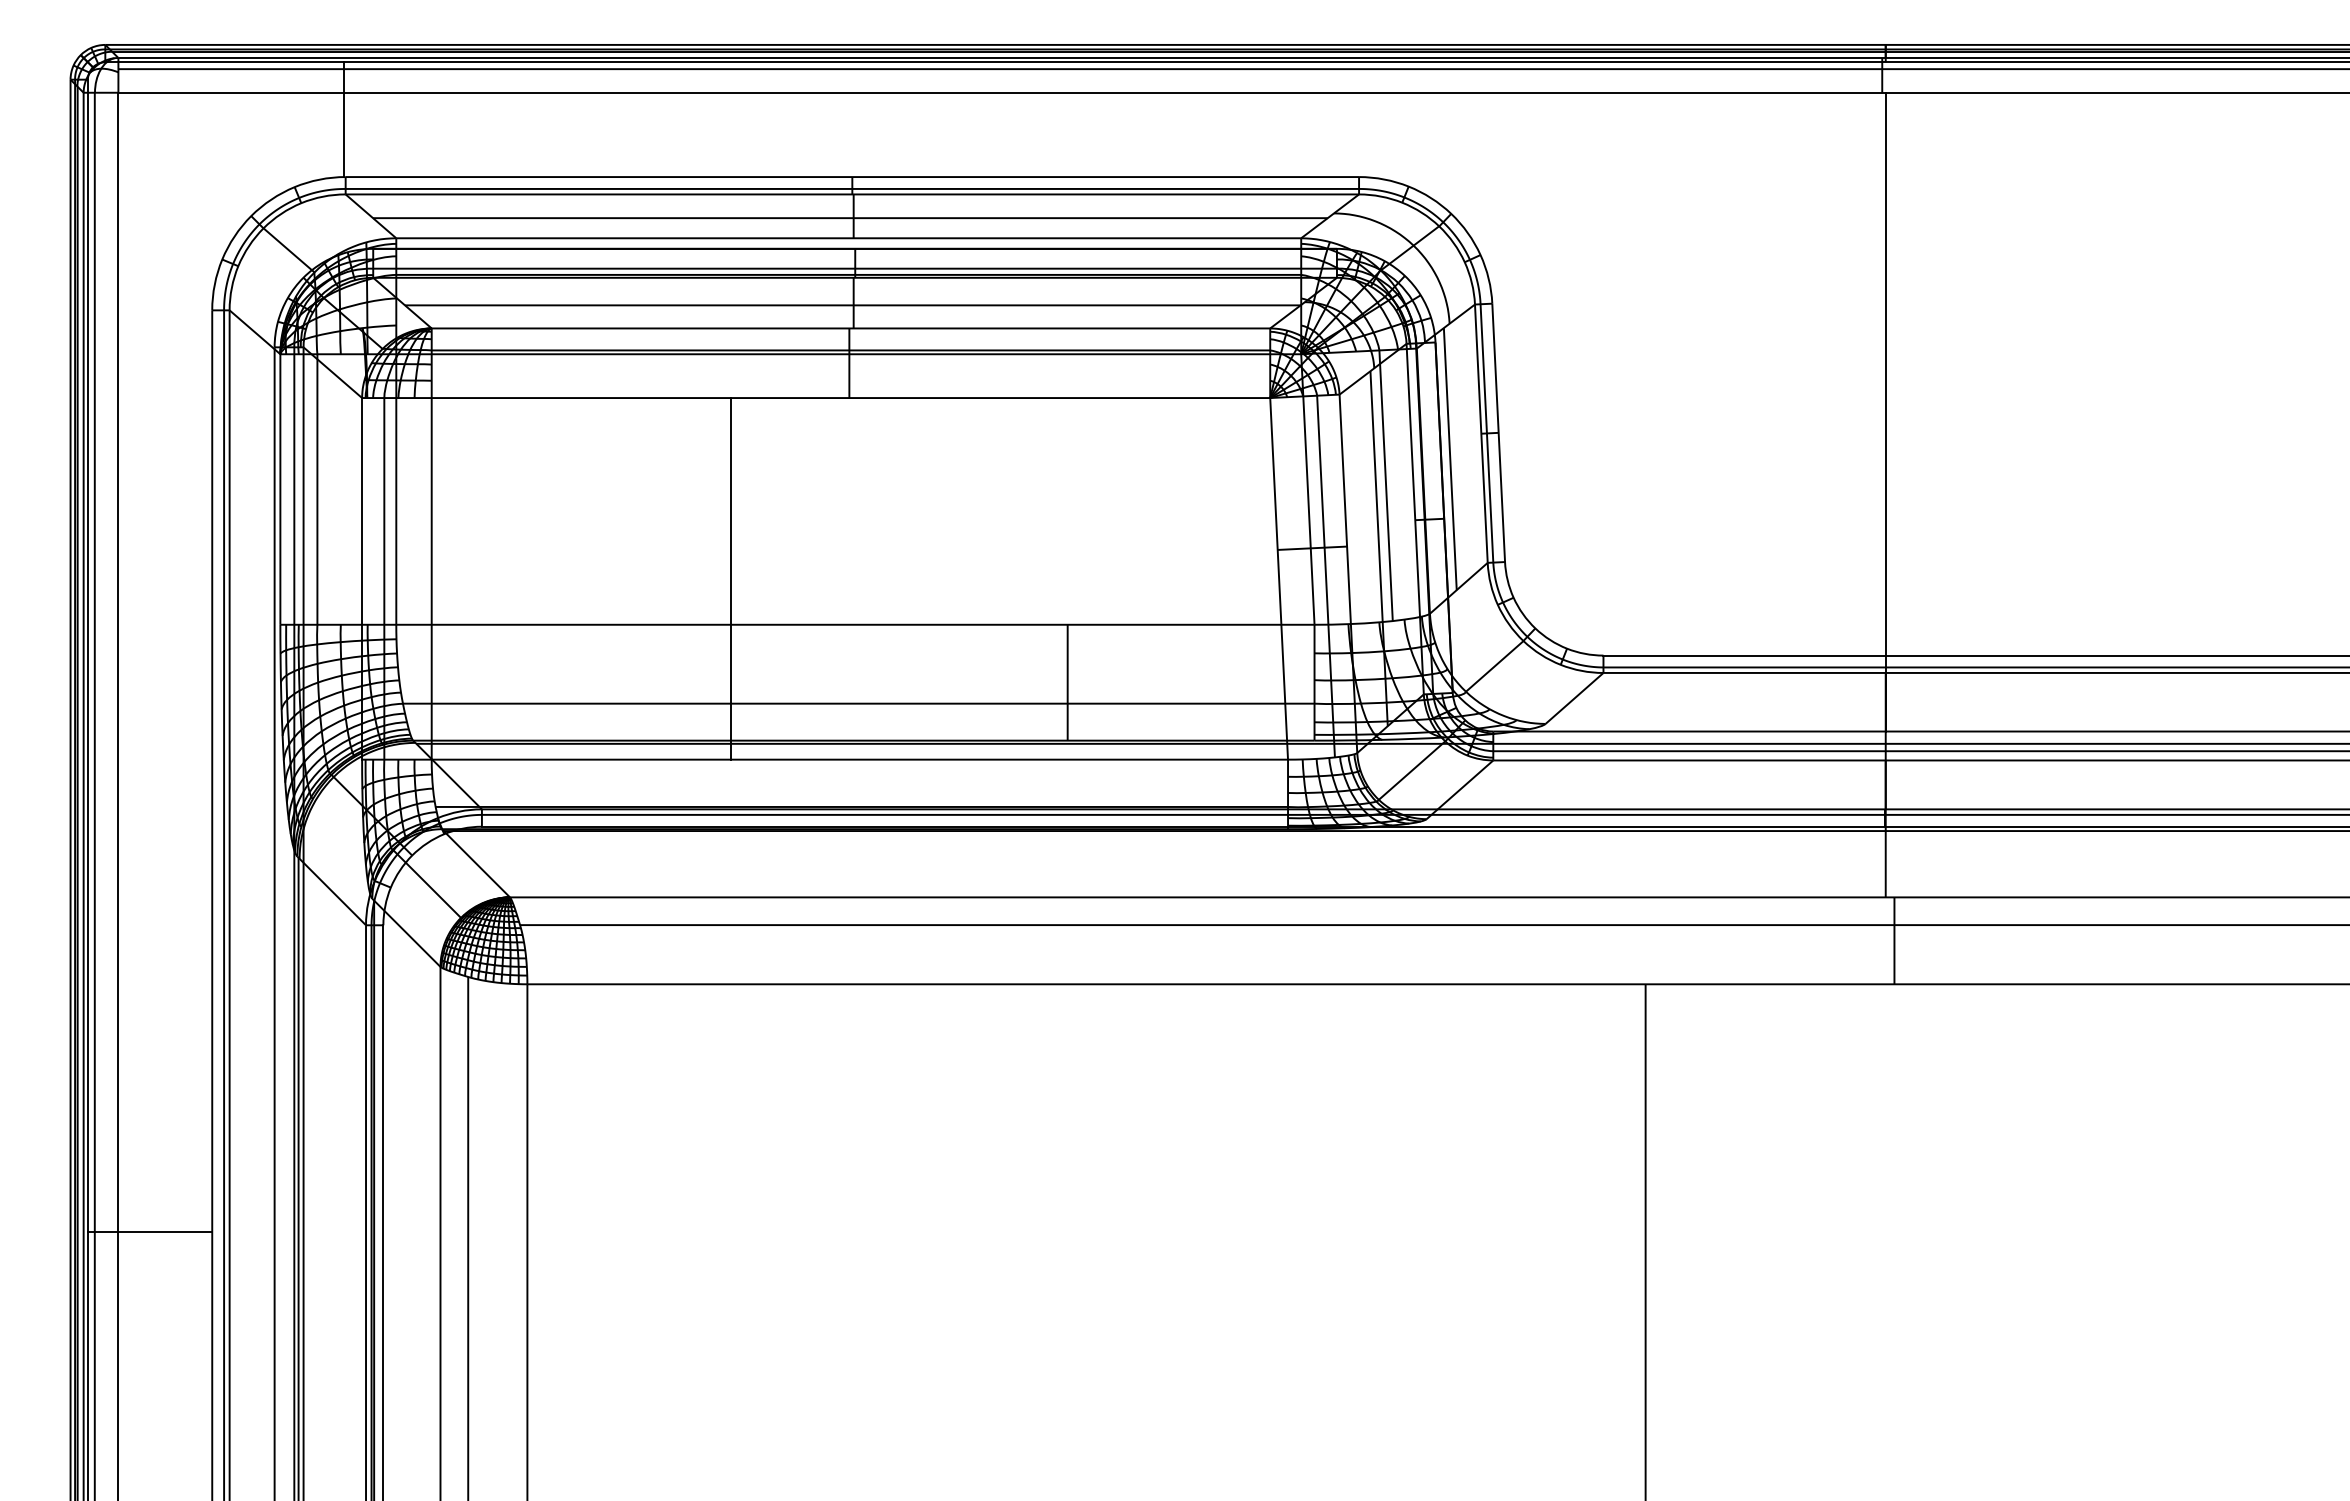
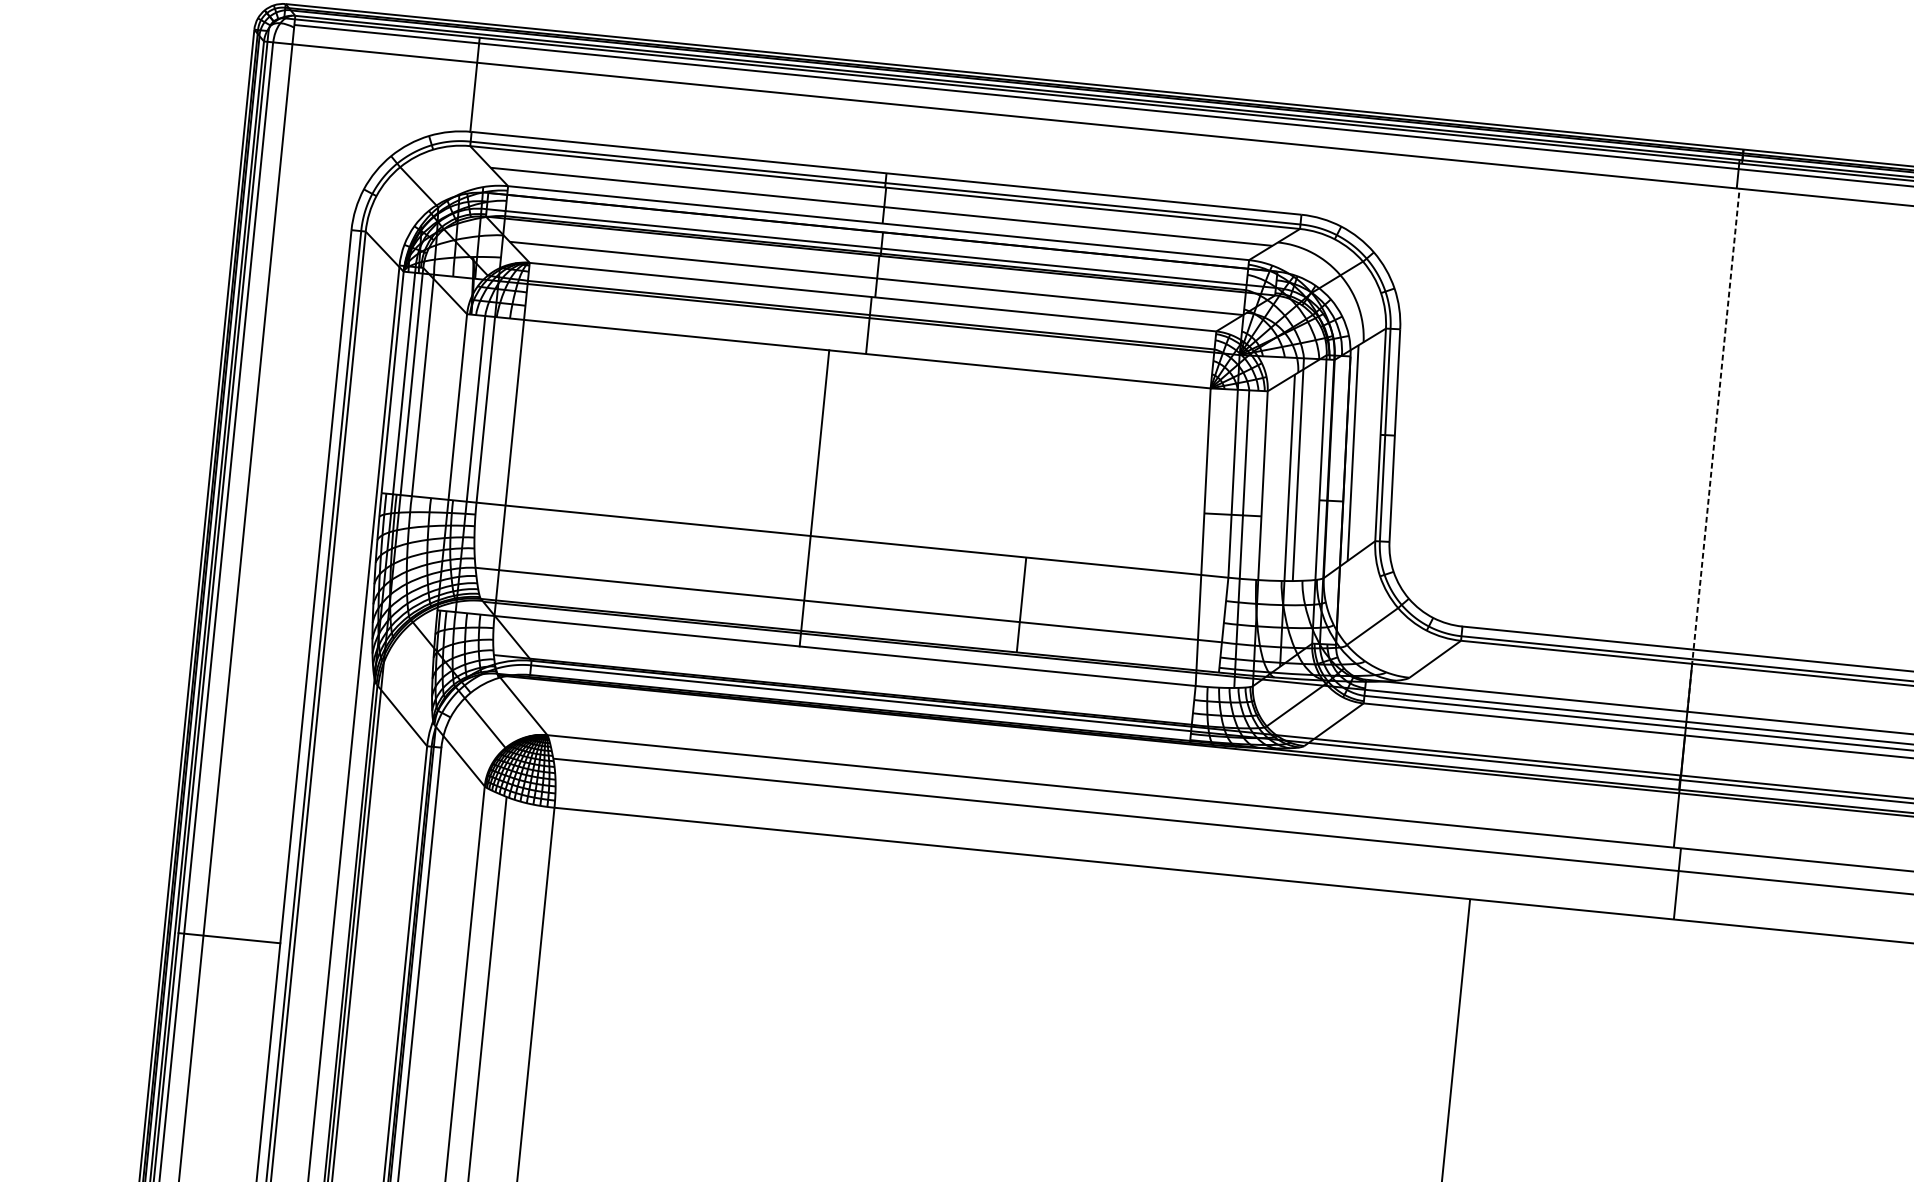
line: (1885, 411) -> (1713, 449), solid -> dashed
line: (731, 578) -> (814, 498), moved
line: (149, 1232) -> (228, 938), moved

